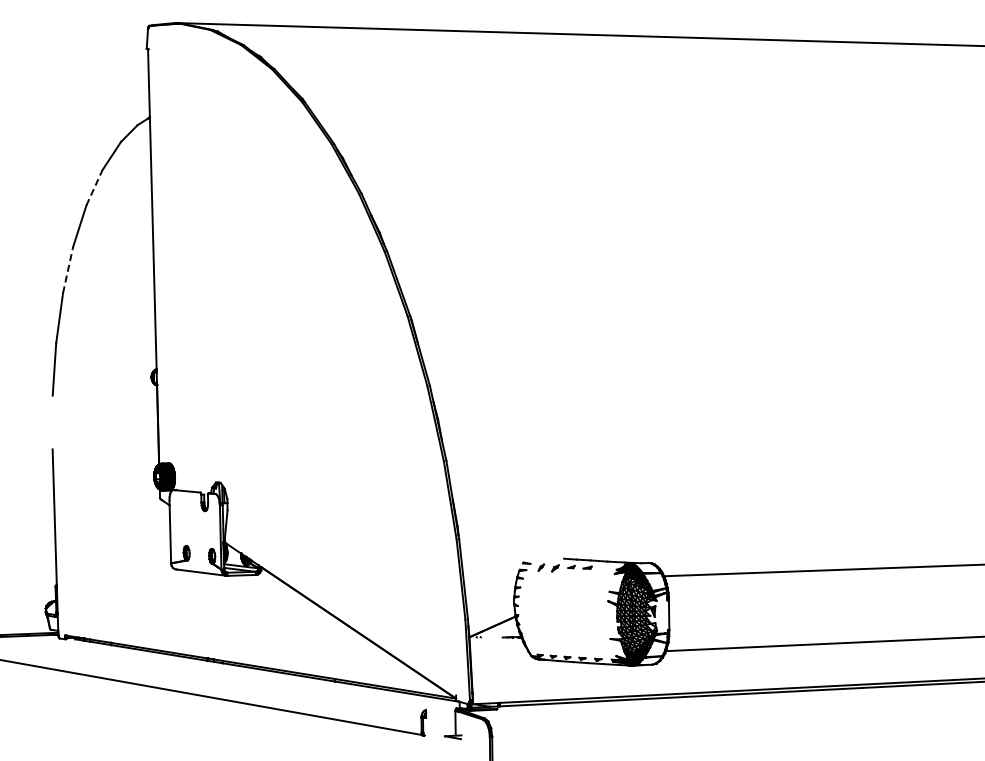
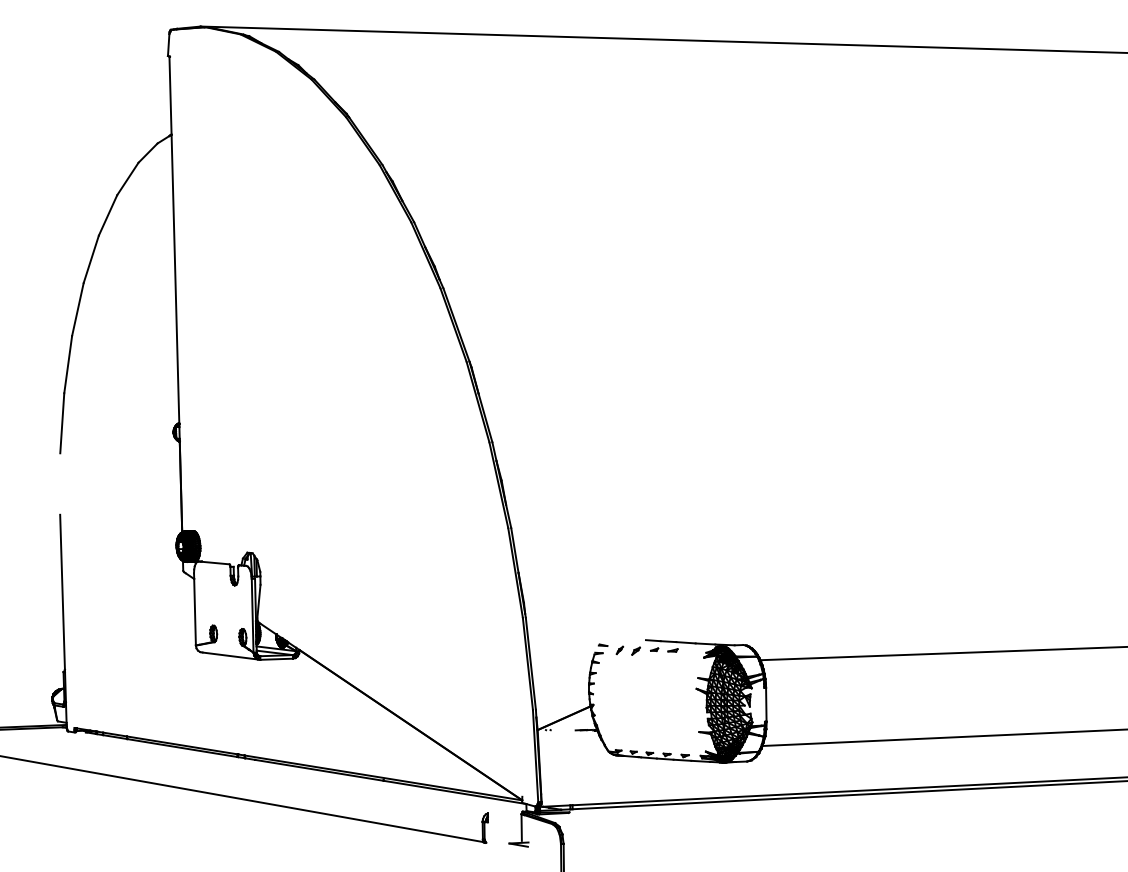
line: (94, 187) -> (108, 214), dashed -> solid
line: (68, 270) -> (78, 310), dashed -> solid

